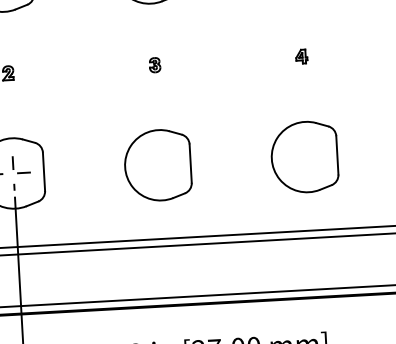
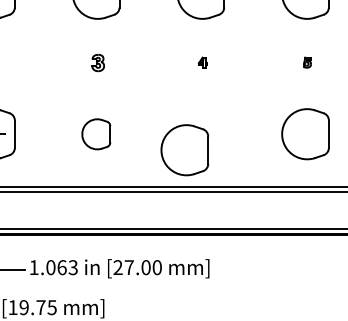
part: (154, 64) -> (97, 62), size x1.6
part: (304, 157) -> (184, 150), moved
part: (158, 165) -> (96, 134), size x0.6

